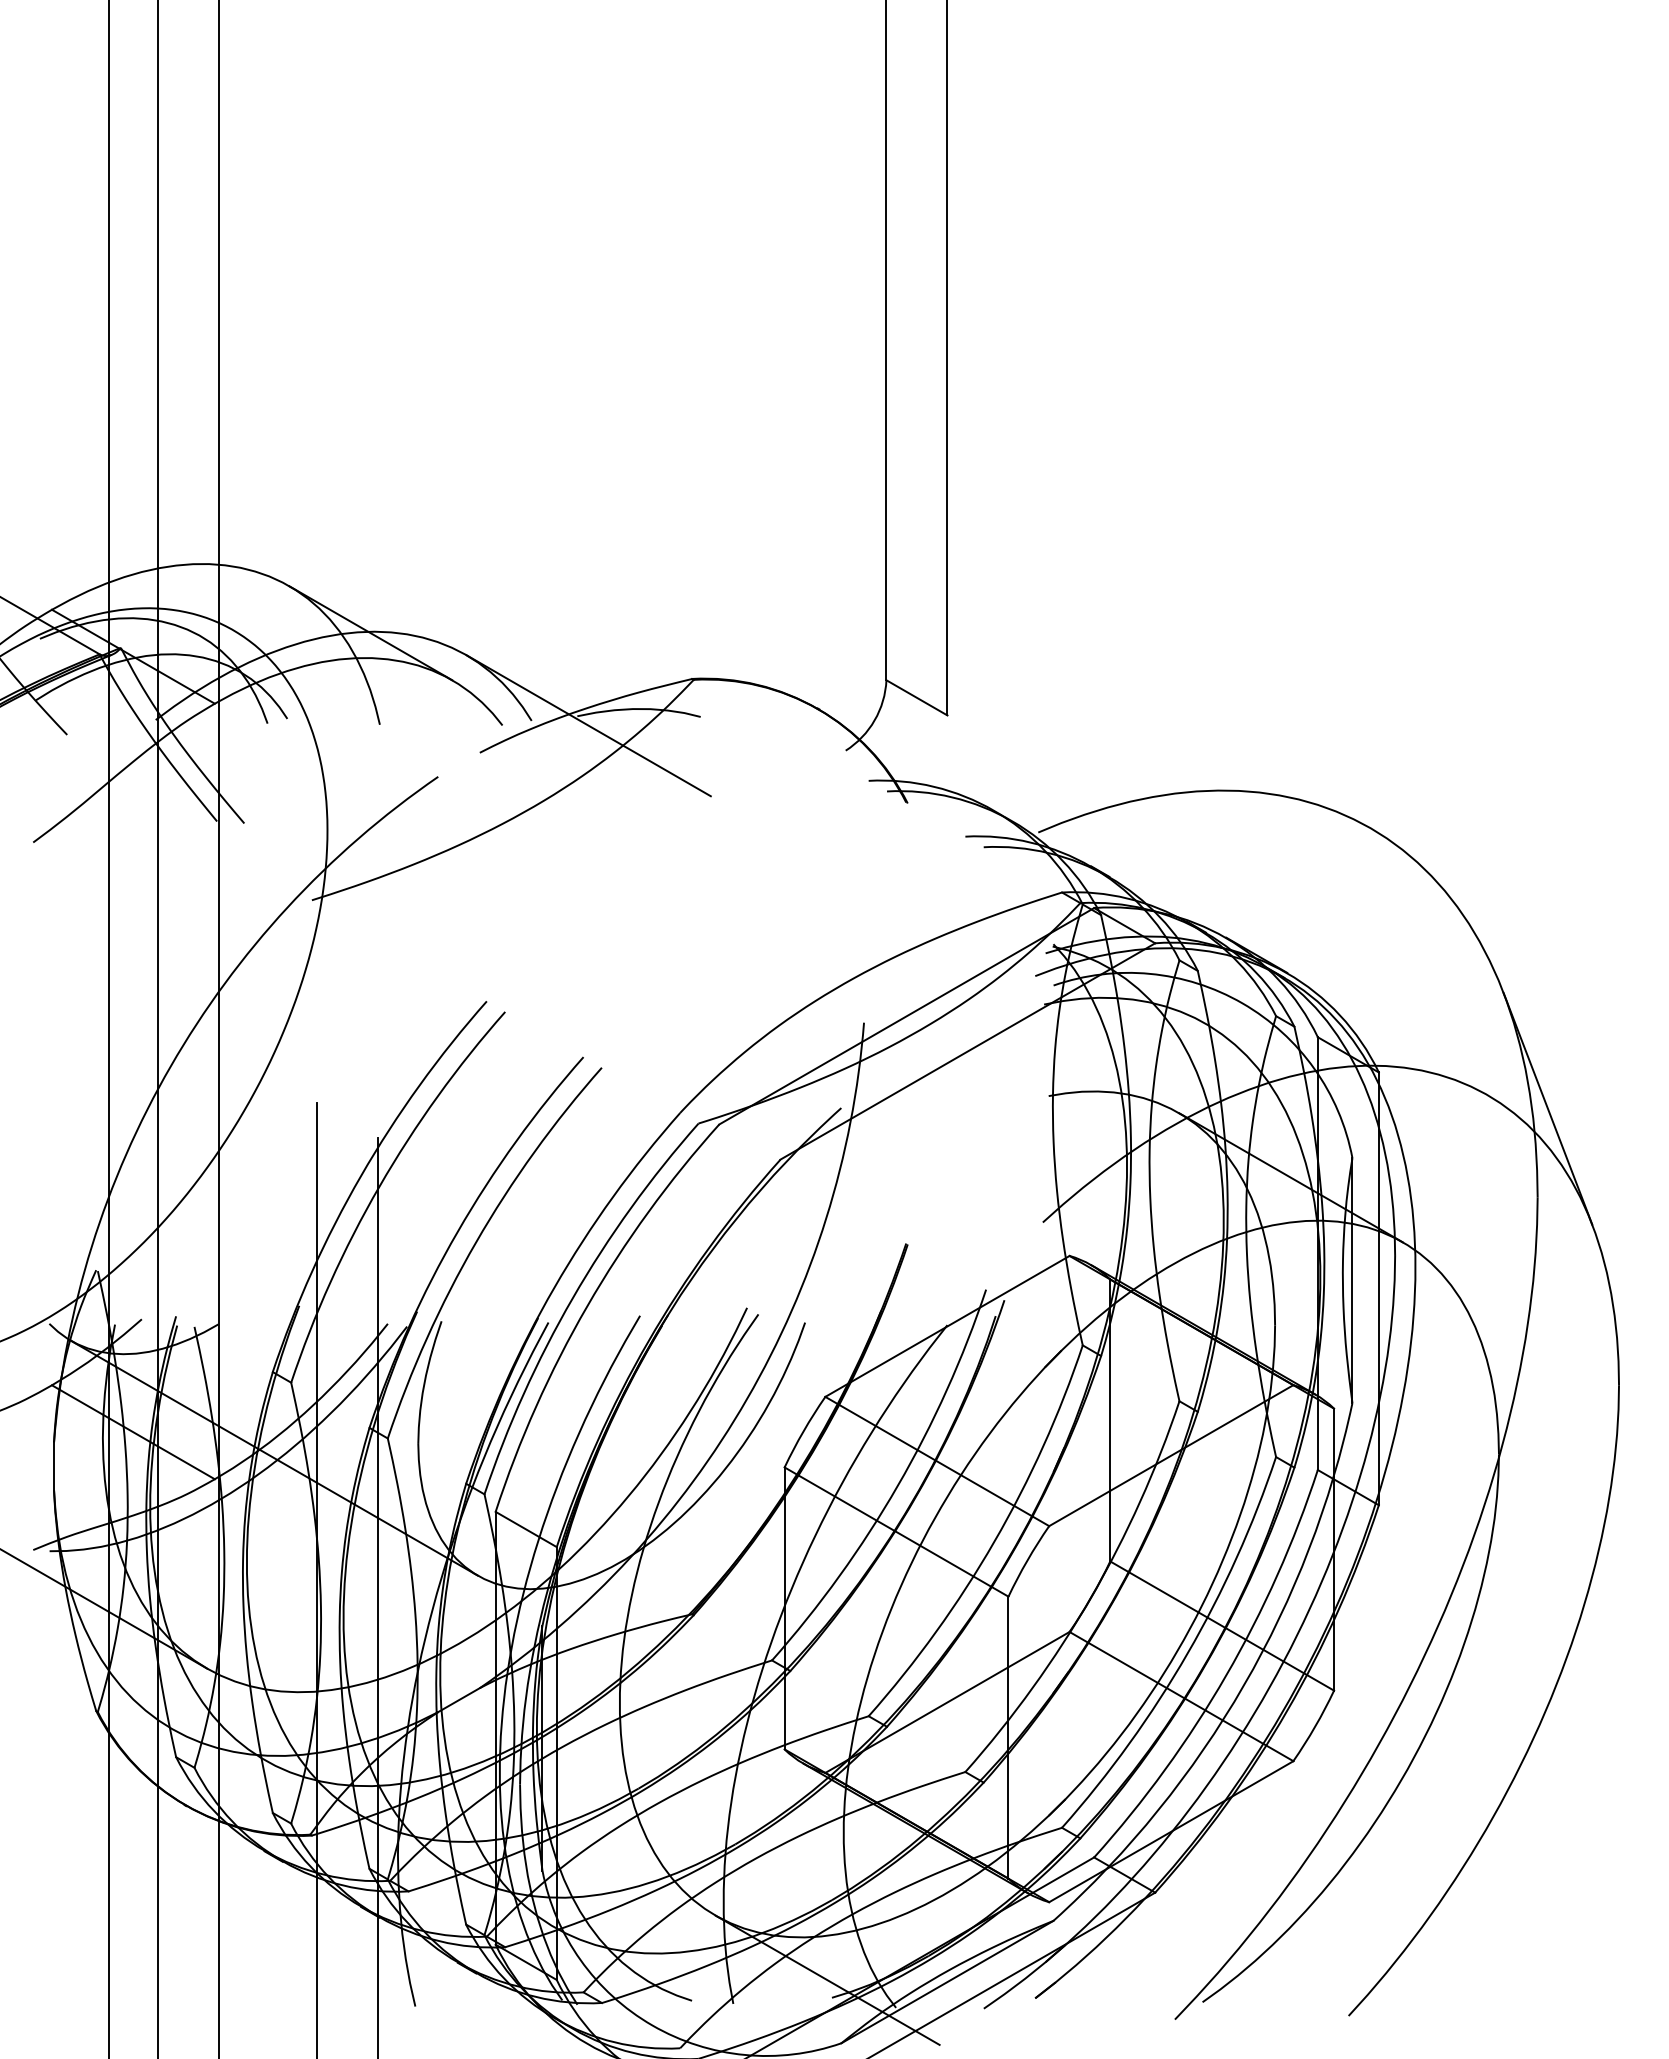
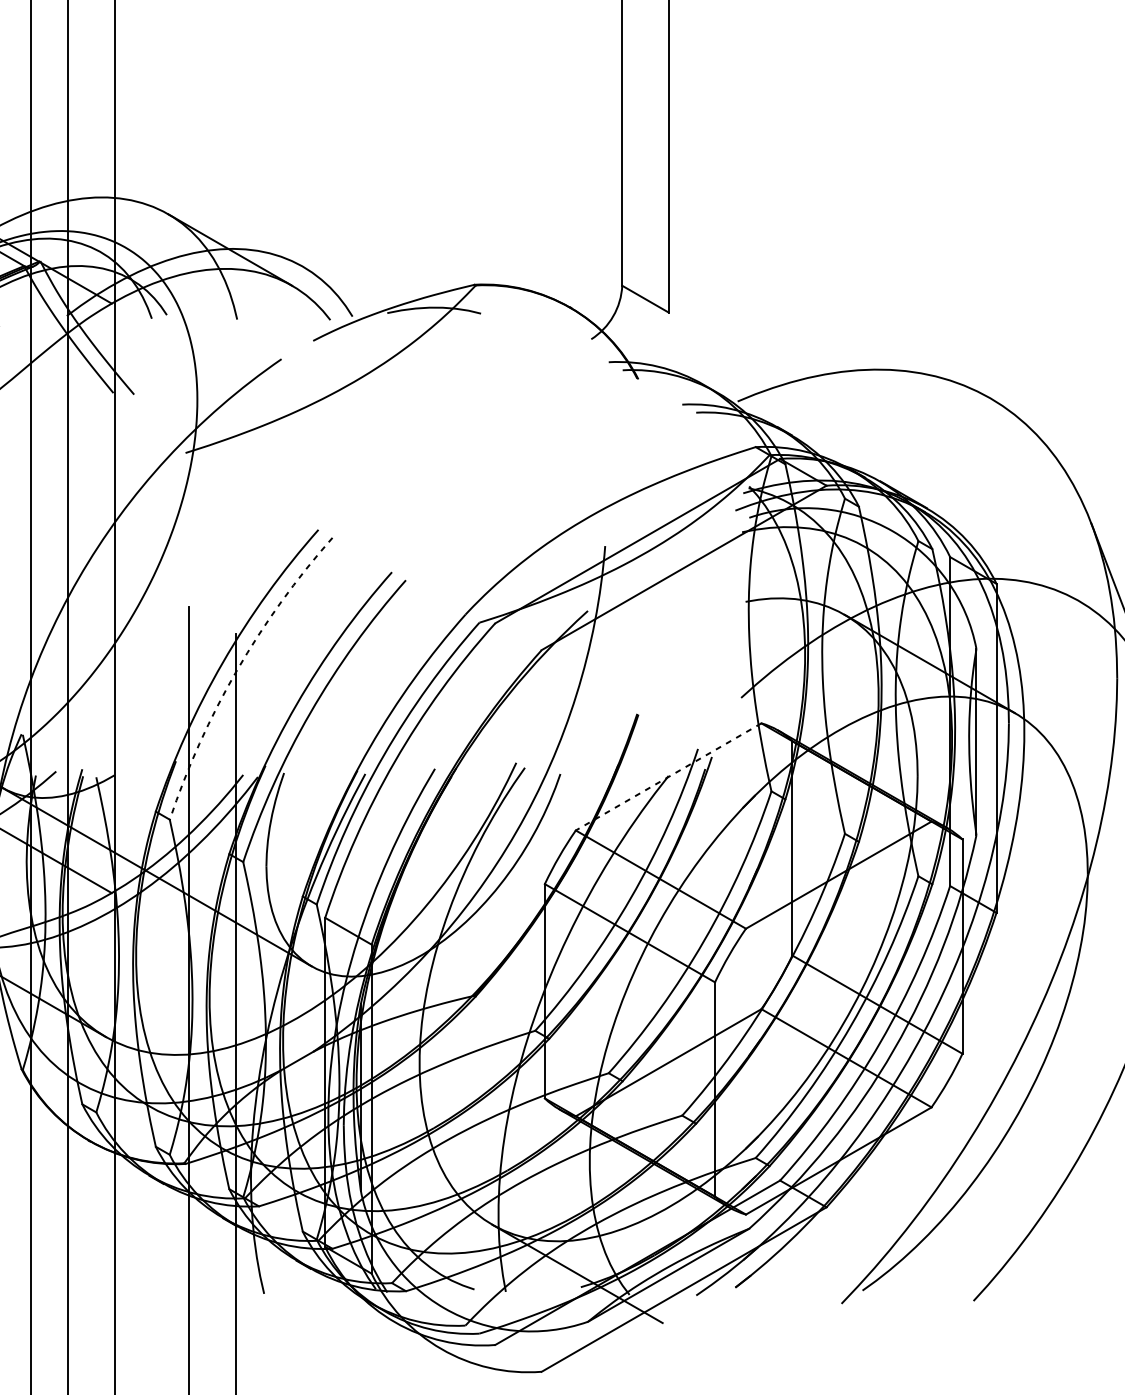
line: (588, 725) -> (395, 320), removed
arc: (379, 1186) -> (236, 670), solid -> dashed
line: (947, 1326) -> (668, 776), solid -> dashed

